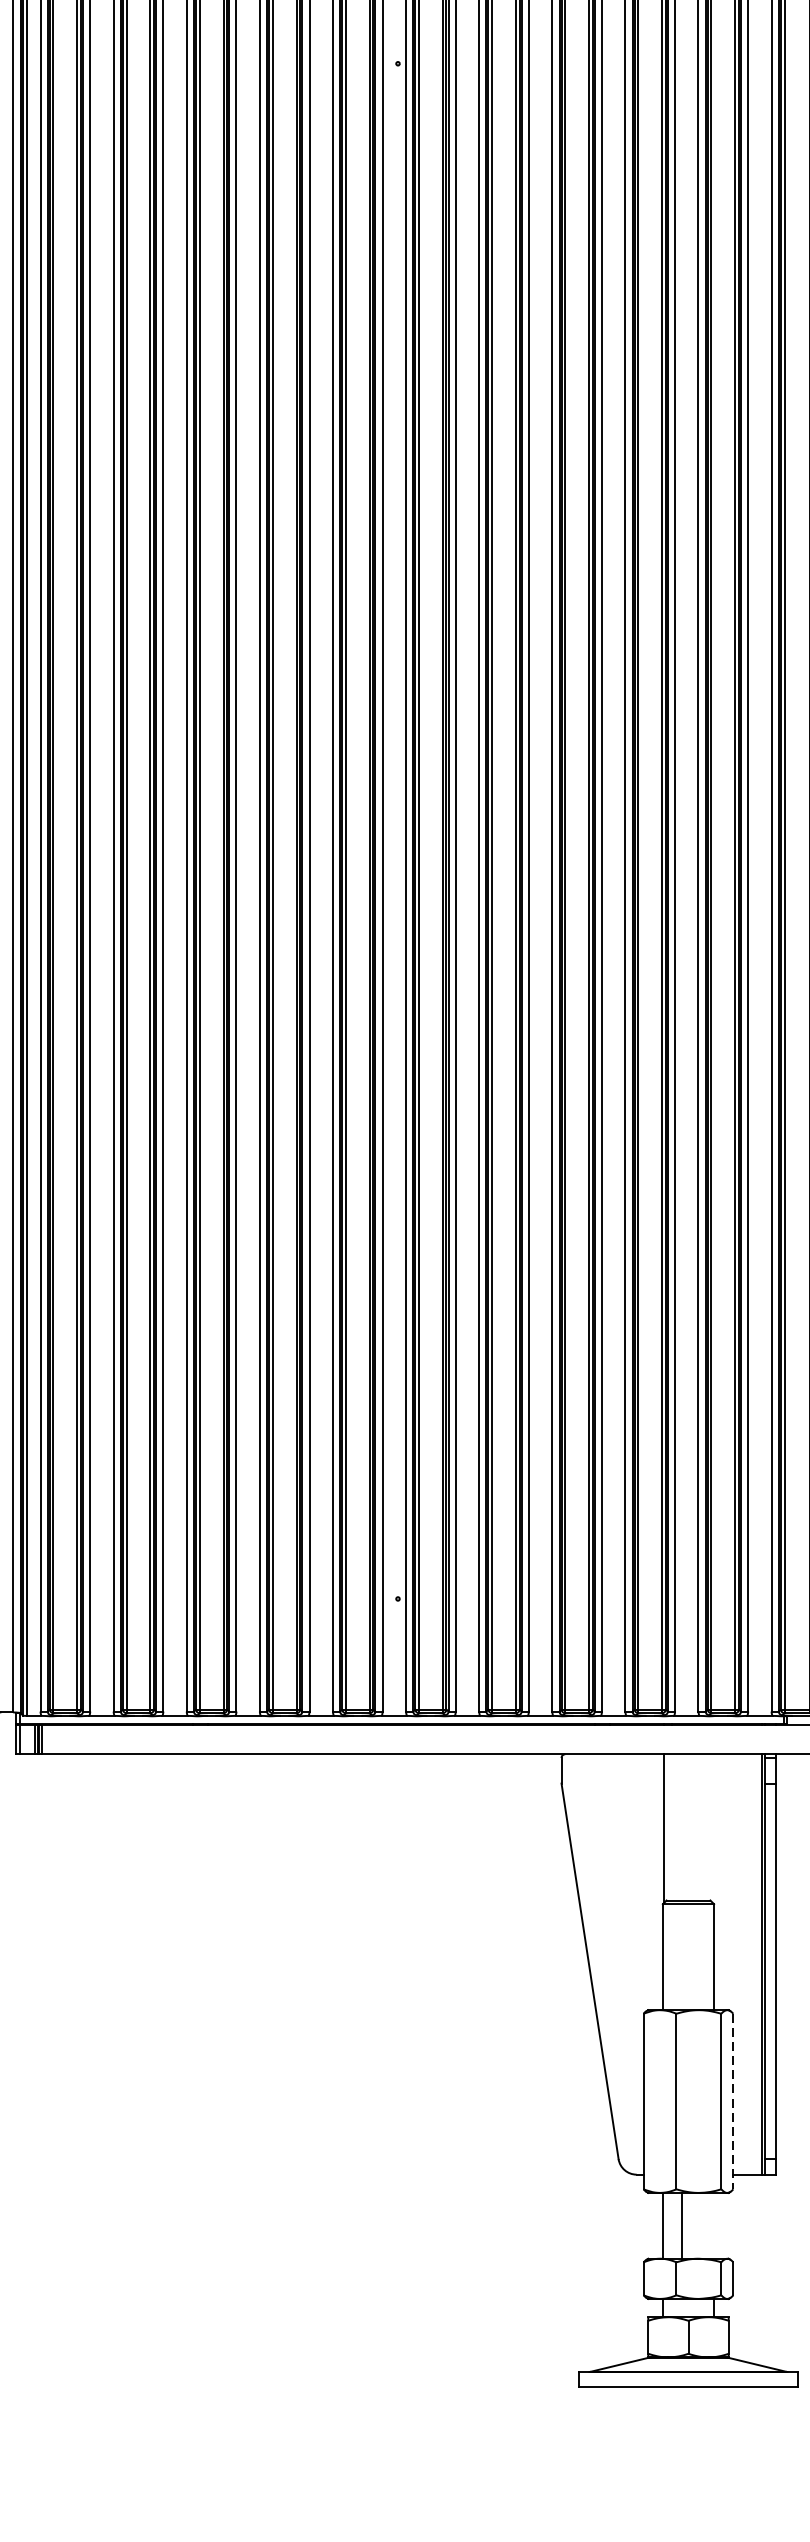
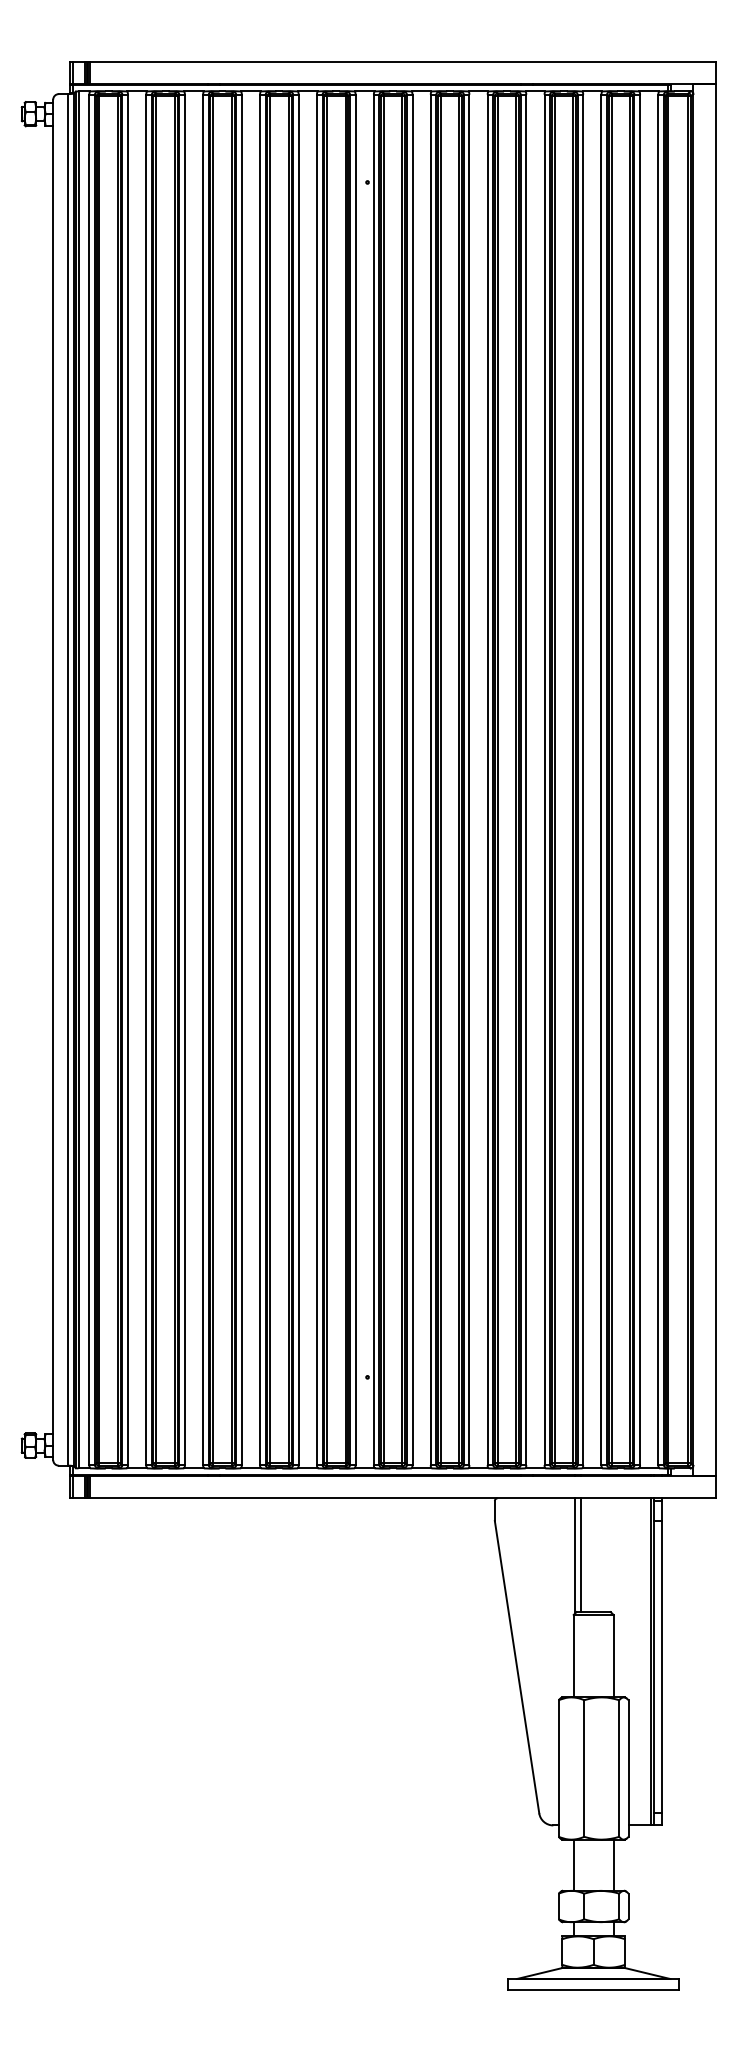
line: (671, 1827) -> (580, 1555), added
line: (733, 2102) -> (628, 1769), dashed -> solid
line: (681, 2224) -> (613, 1864), moved

